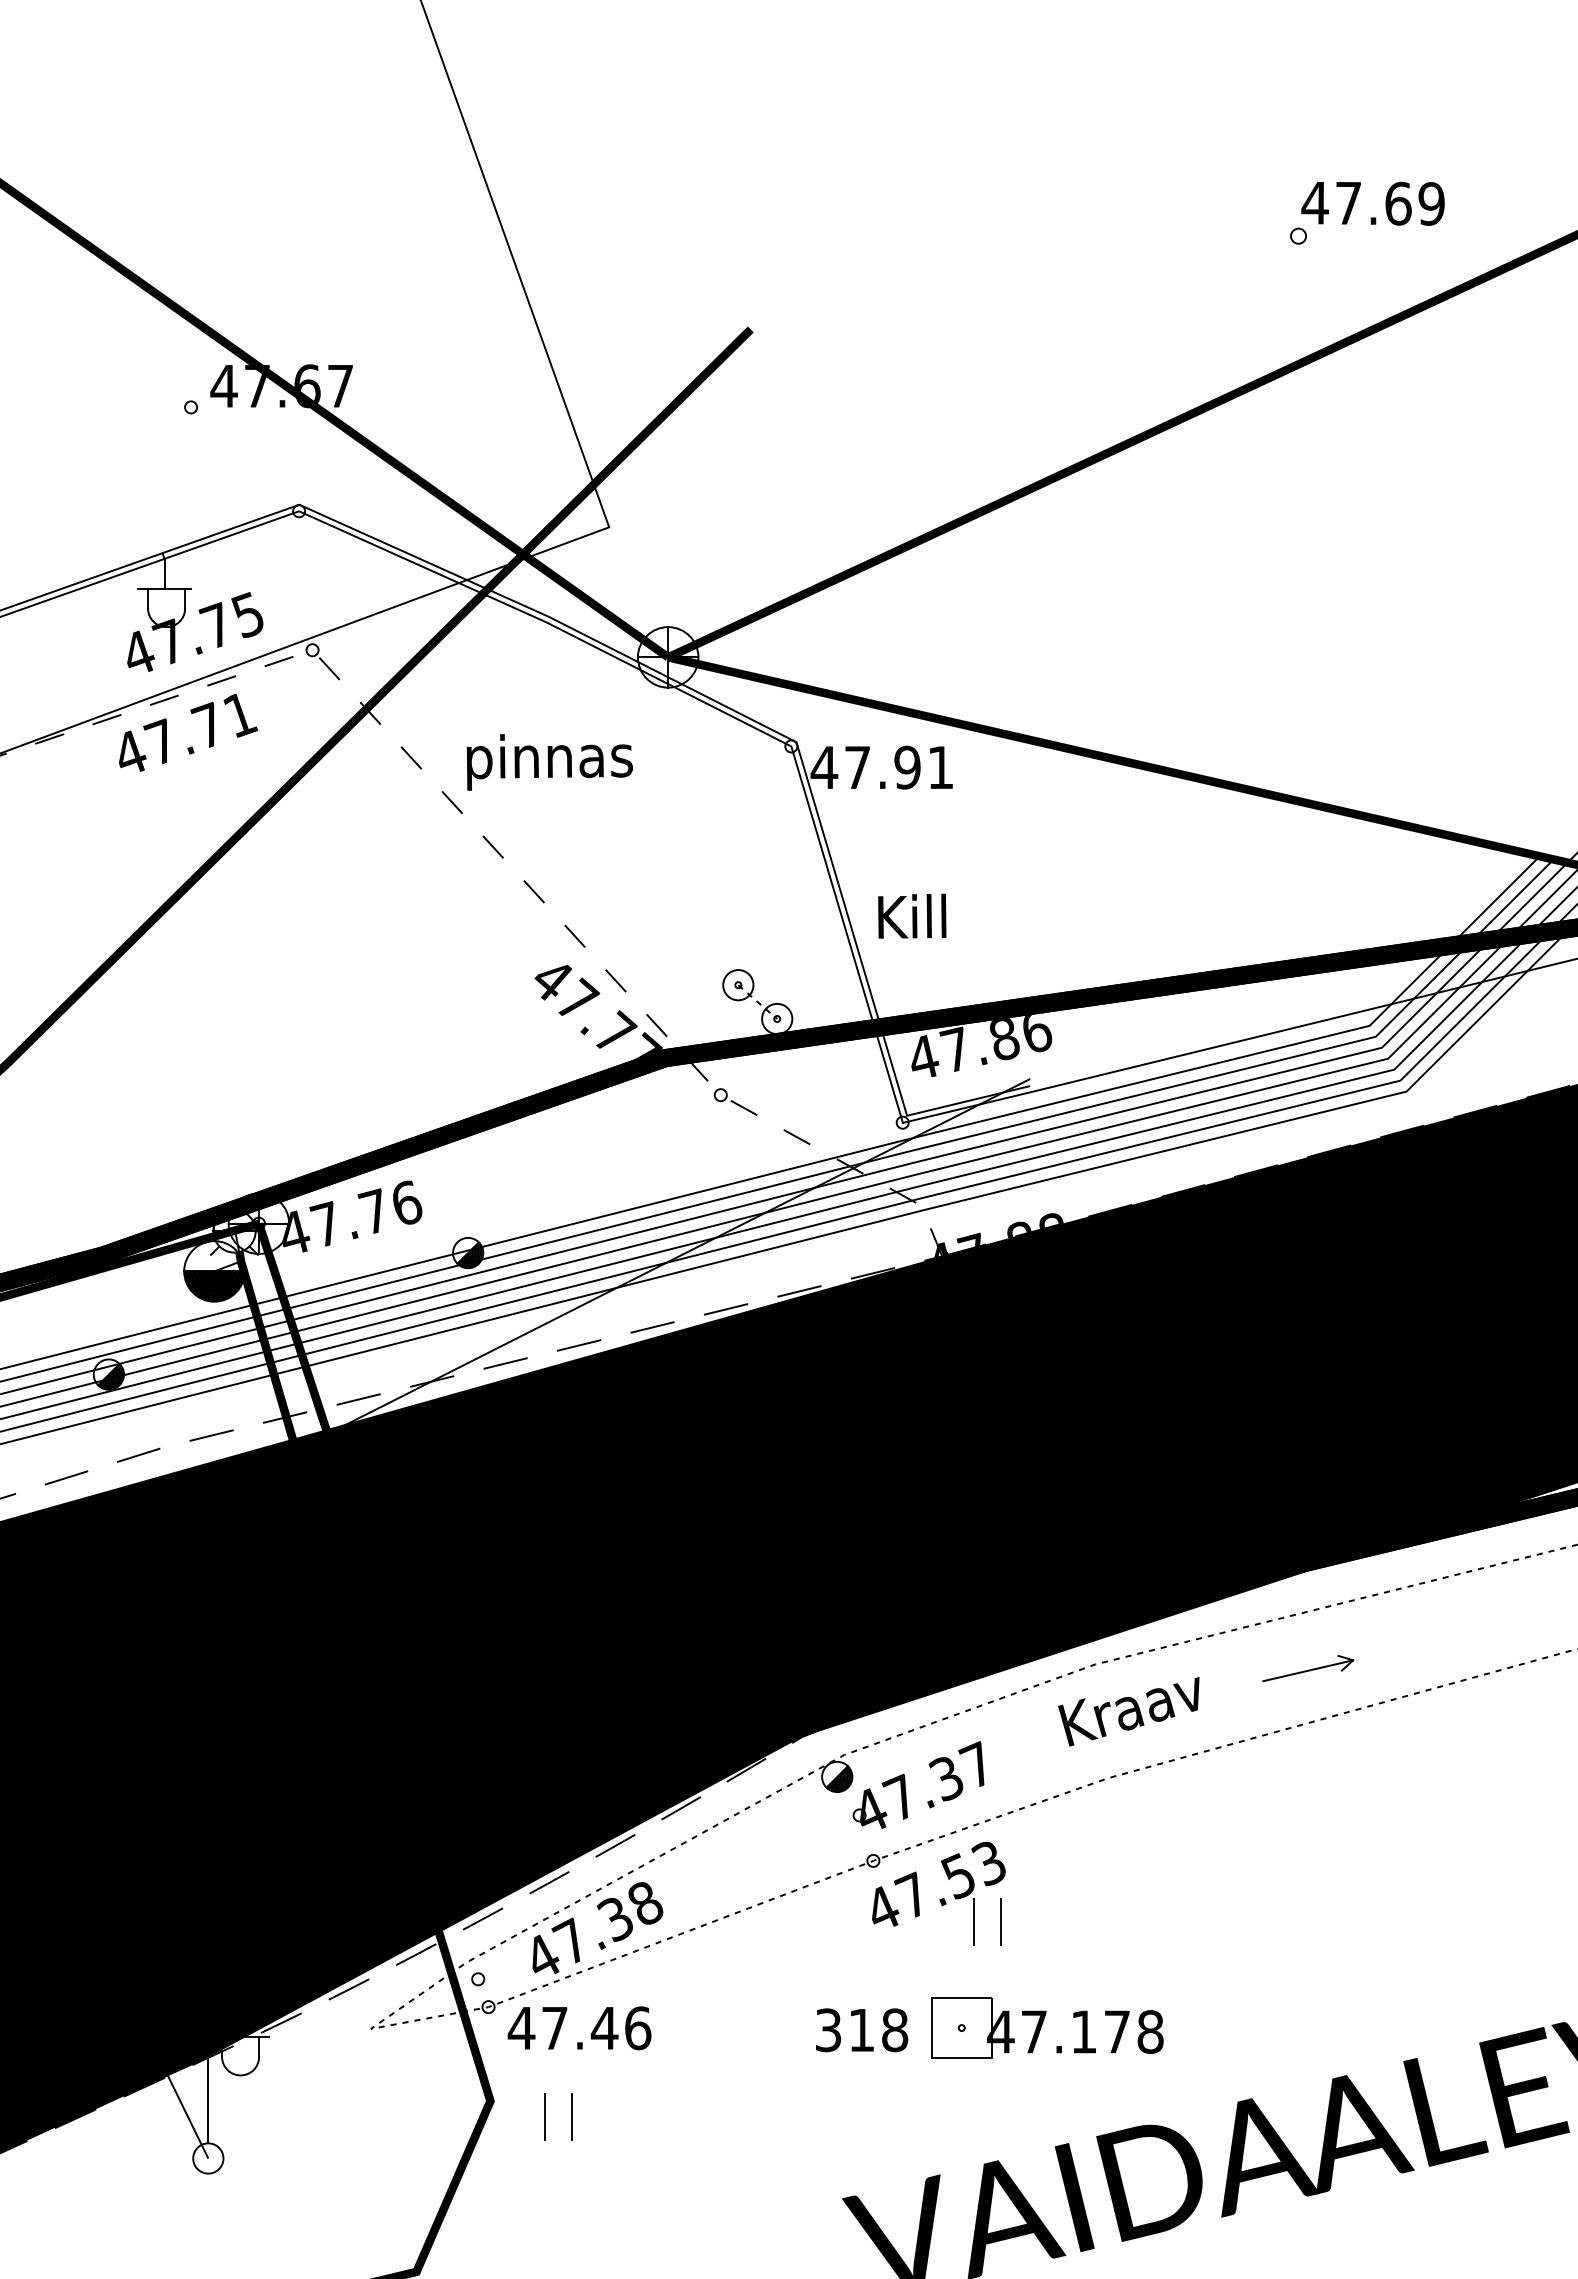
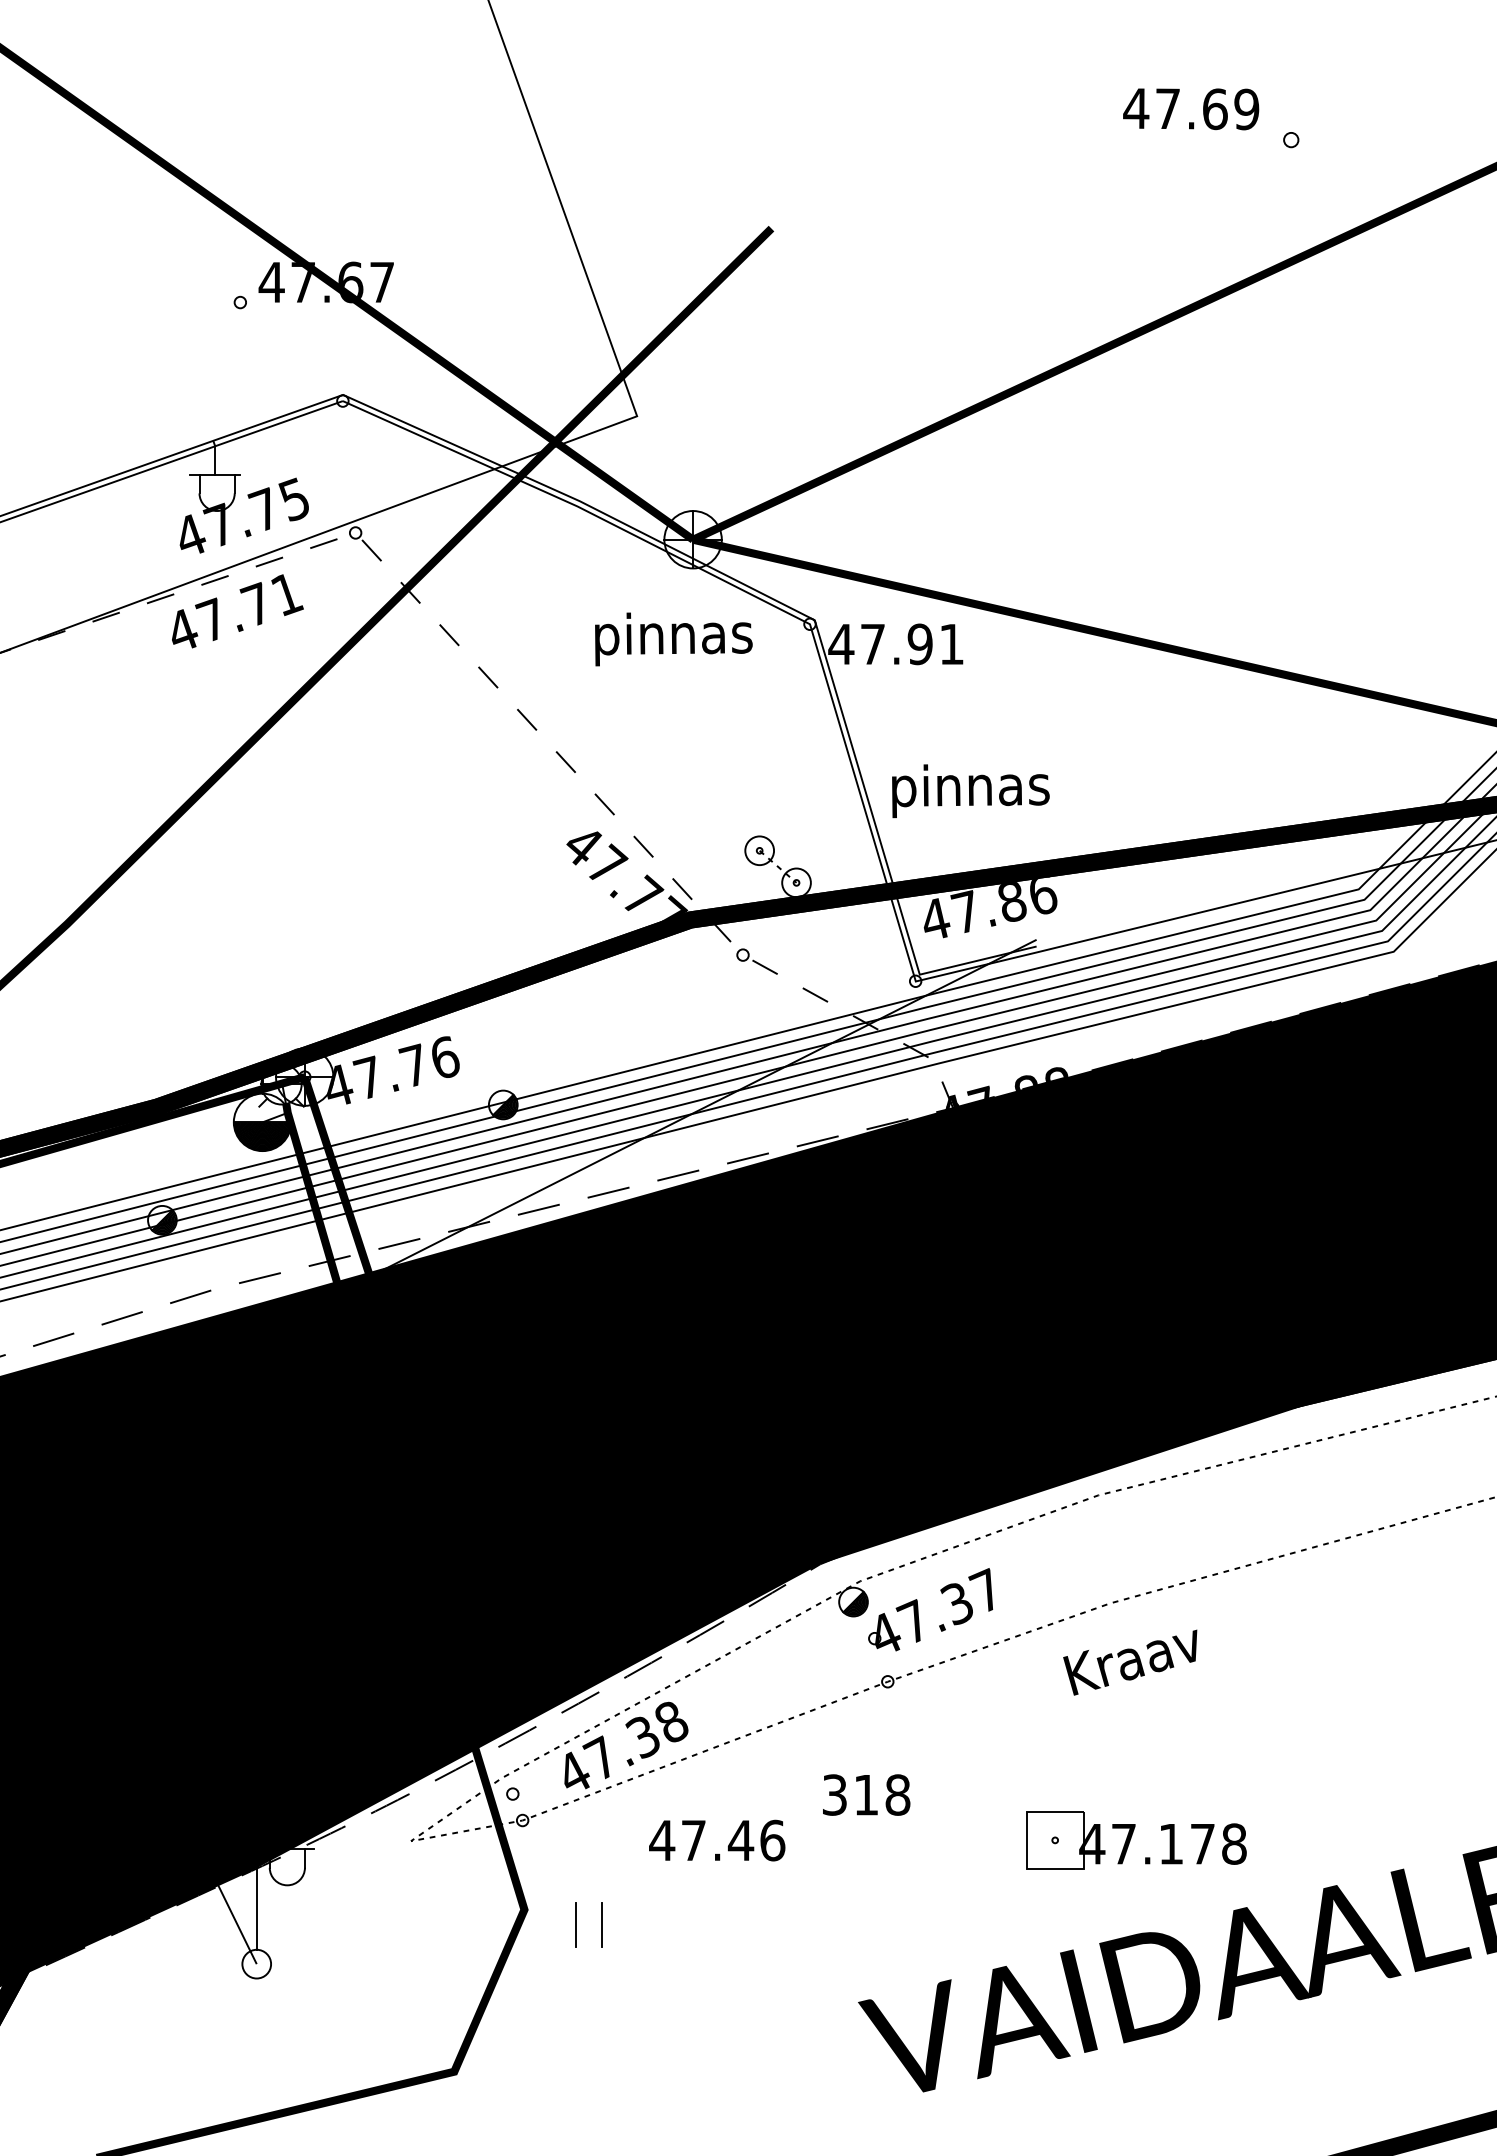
text: (1372, 203) -> (1190, 109), moved
text: (549, 762) -> (673, 639), moved
text: (960, 921) -> (970, 790), Kill -> pinnas
part: (1308, 1668) -> (1300, 1499), removed
text: (1128, 1711) -> (1129, 1662), moved
part: (938, 1893) -> (949, 1712), removed
part: (1047, 2027) -> (1136, 1839), moved
text: (579, 2028) -> (717, 1840), moved
text: (862, 2030) -> (867, 1795), moved

